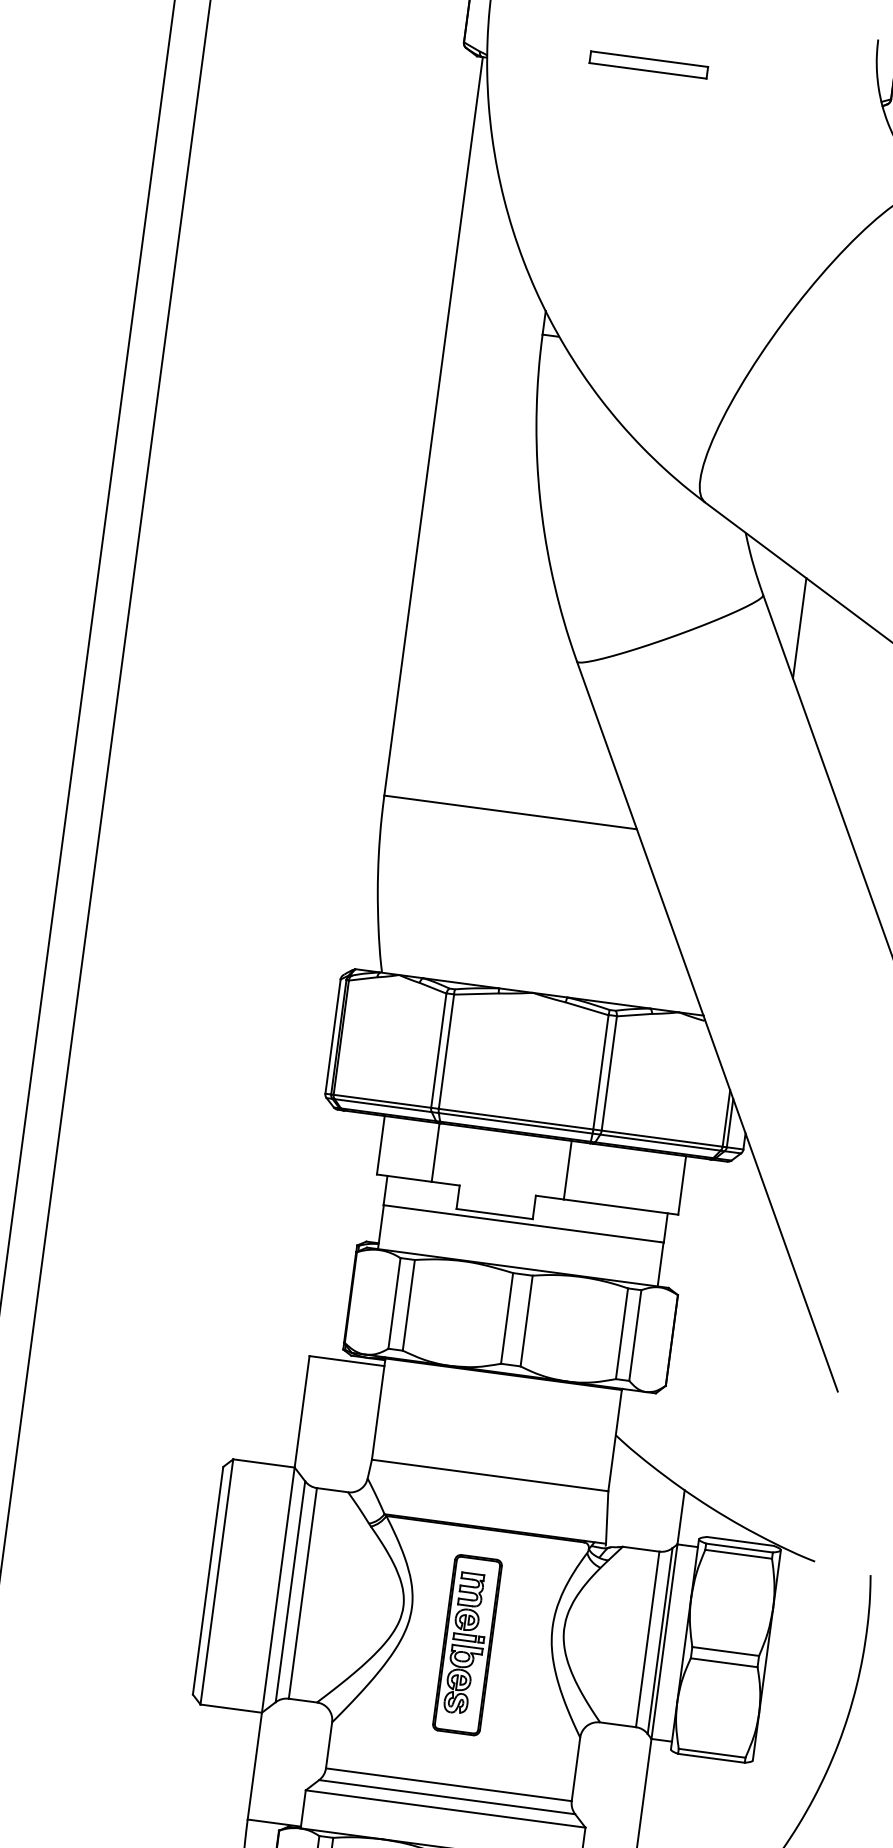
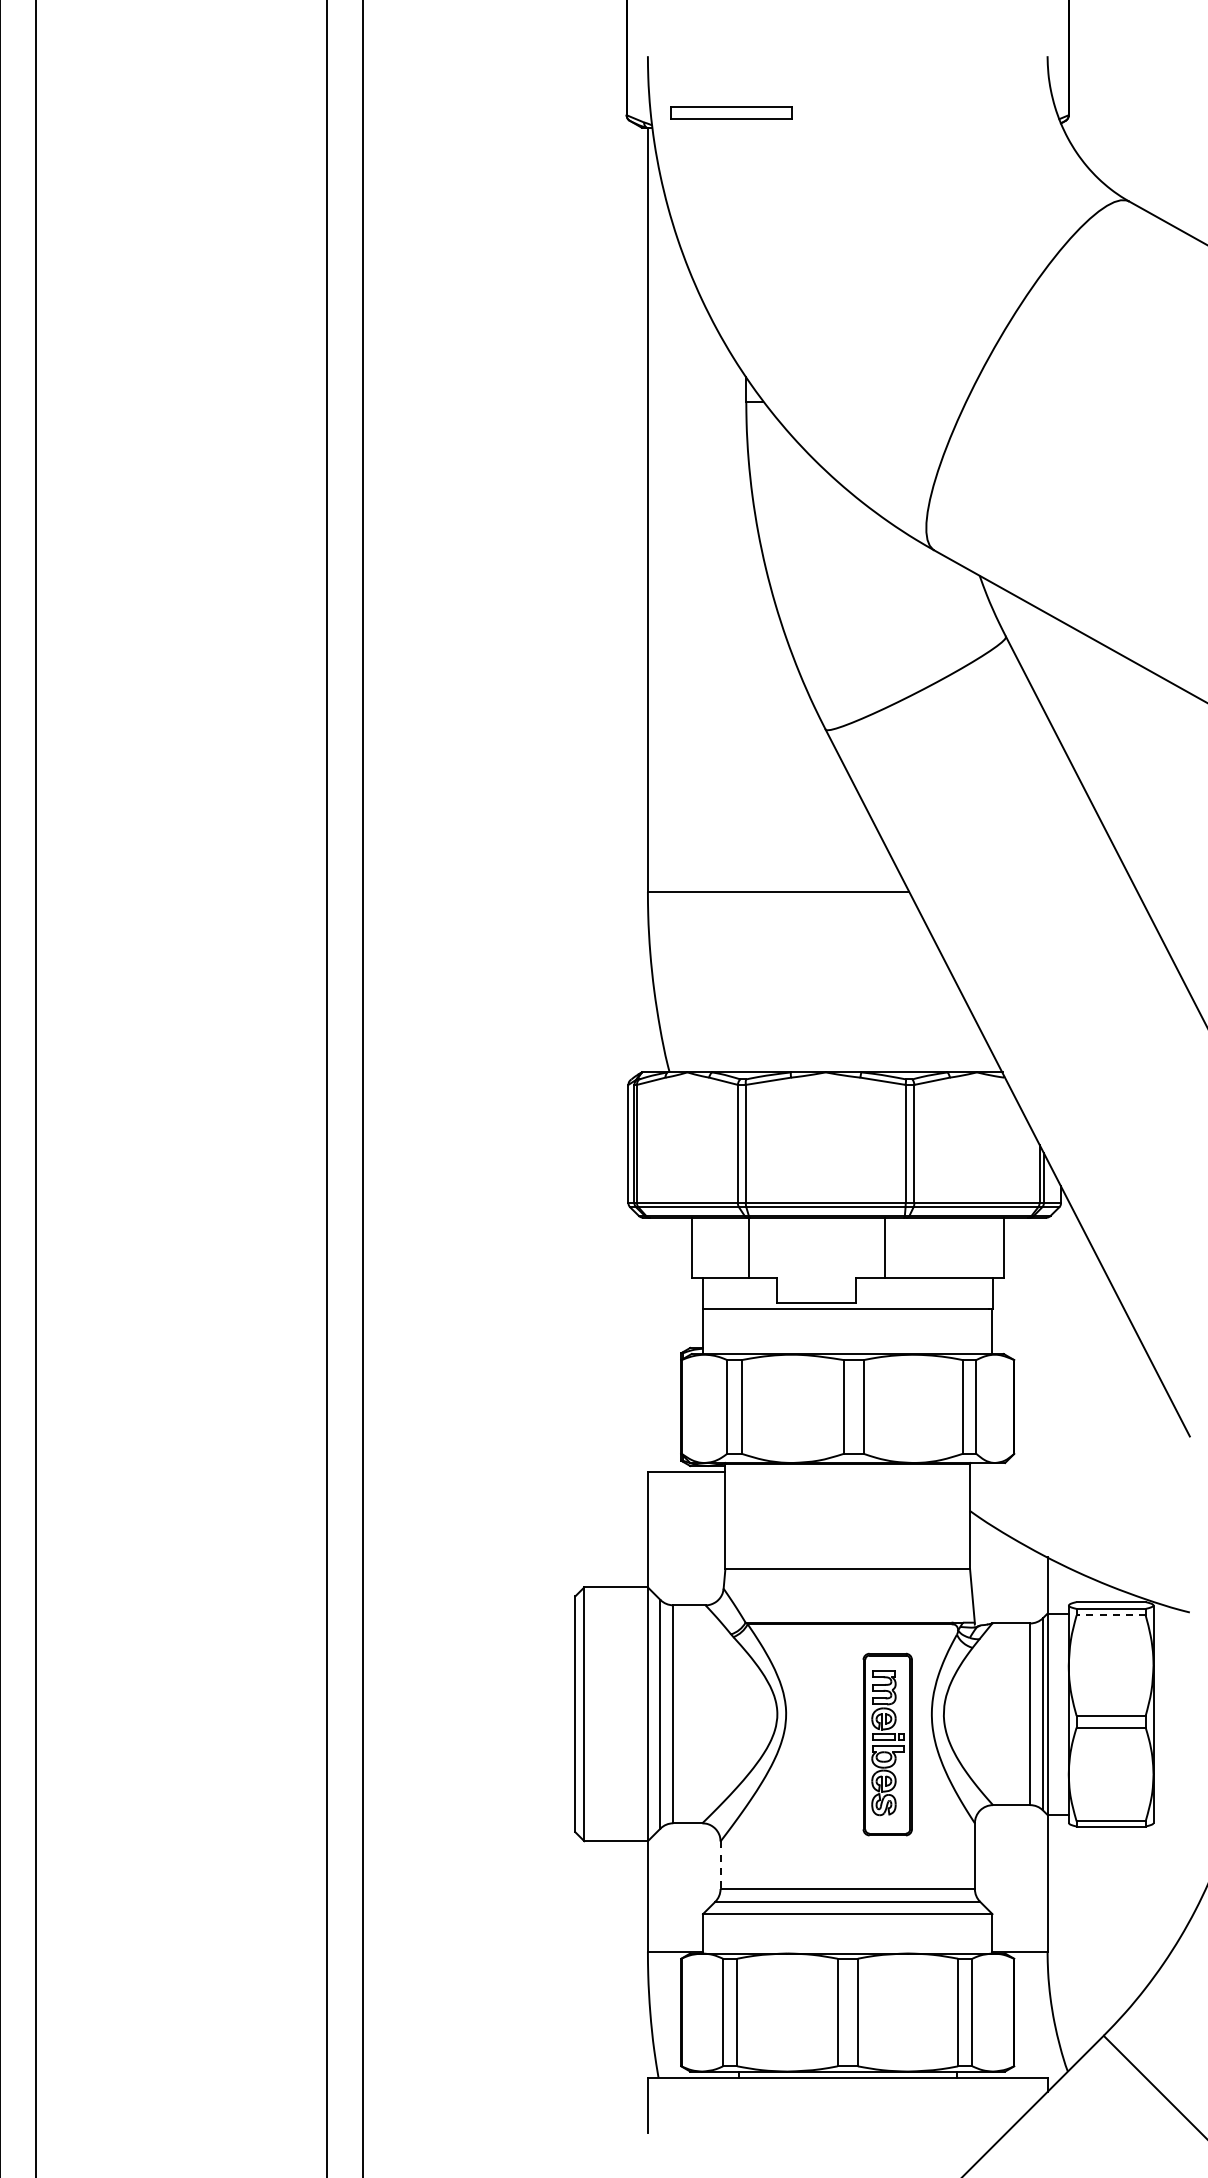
part: (648, 64) -> (731, 112), moved
line: (799, 628) -> (1047, 665), removed
line: (739, 1554) -> (1111, 1615), solid -> dashed
part: (467, 1645) -> (887, 1744), moved
line: (328, 1745) -> (720, 1865), solid -> dashed

